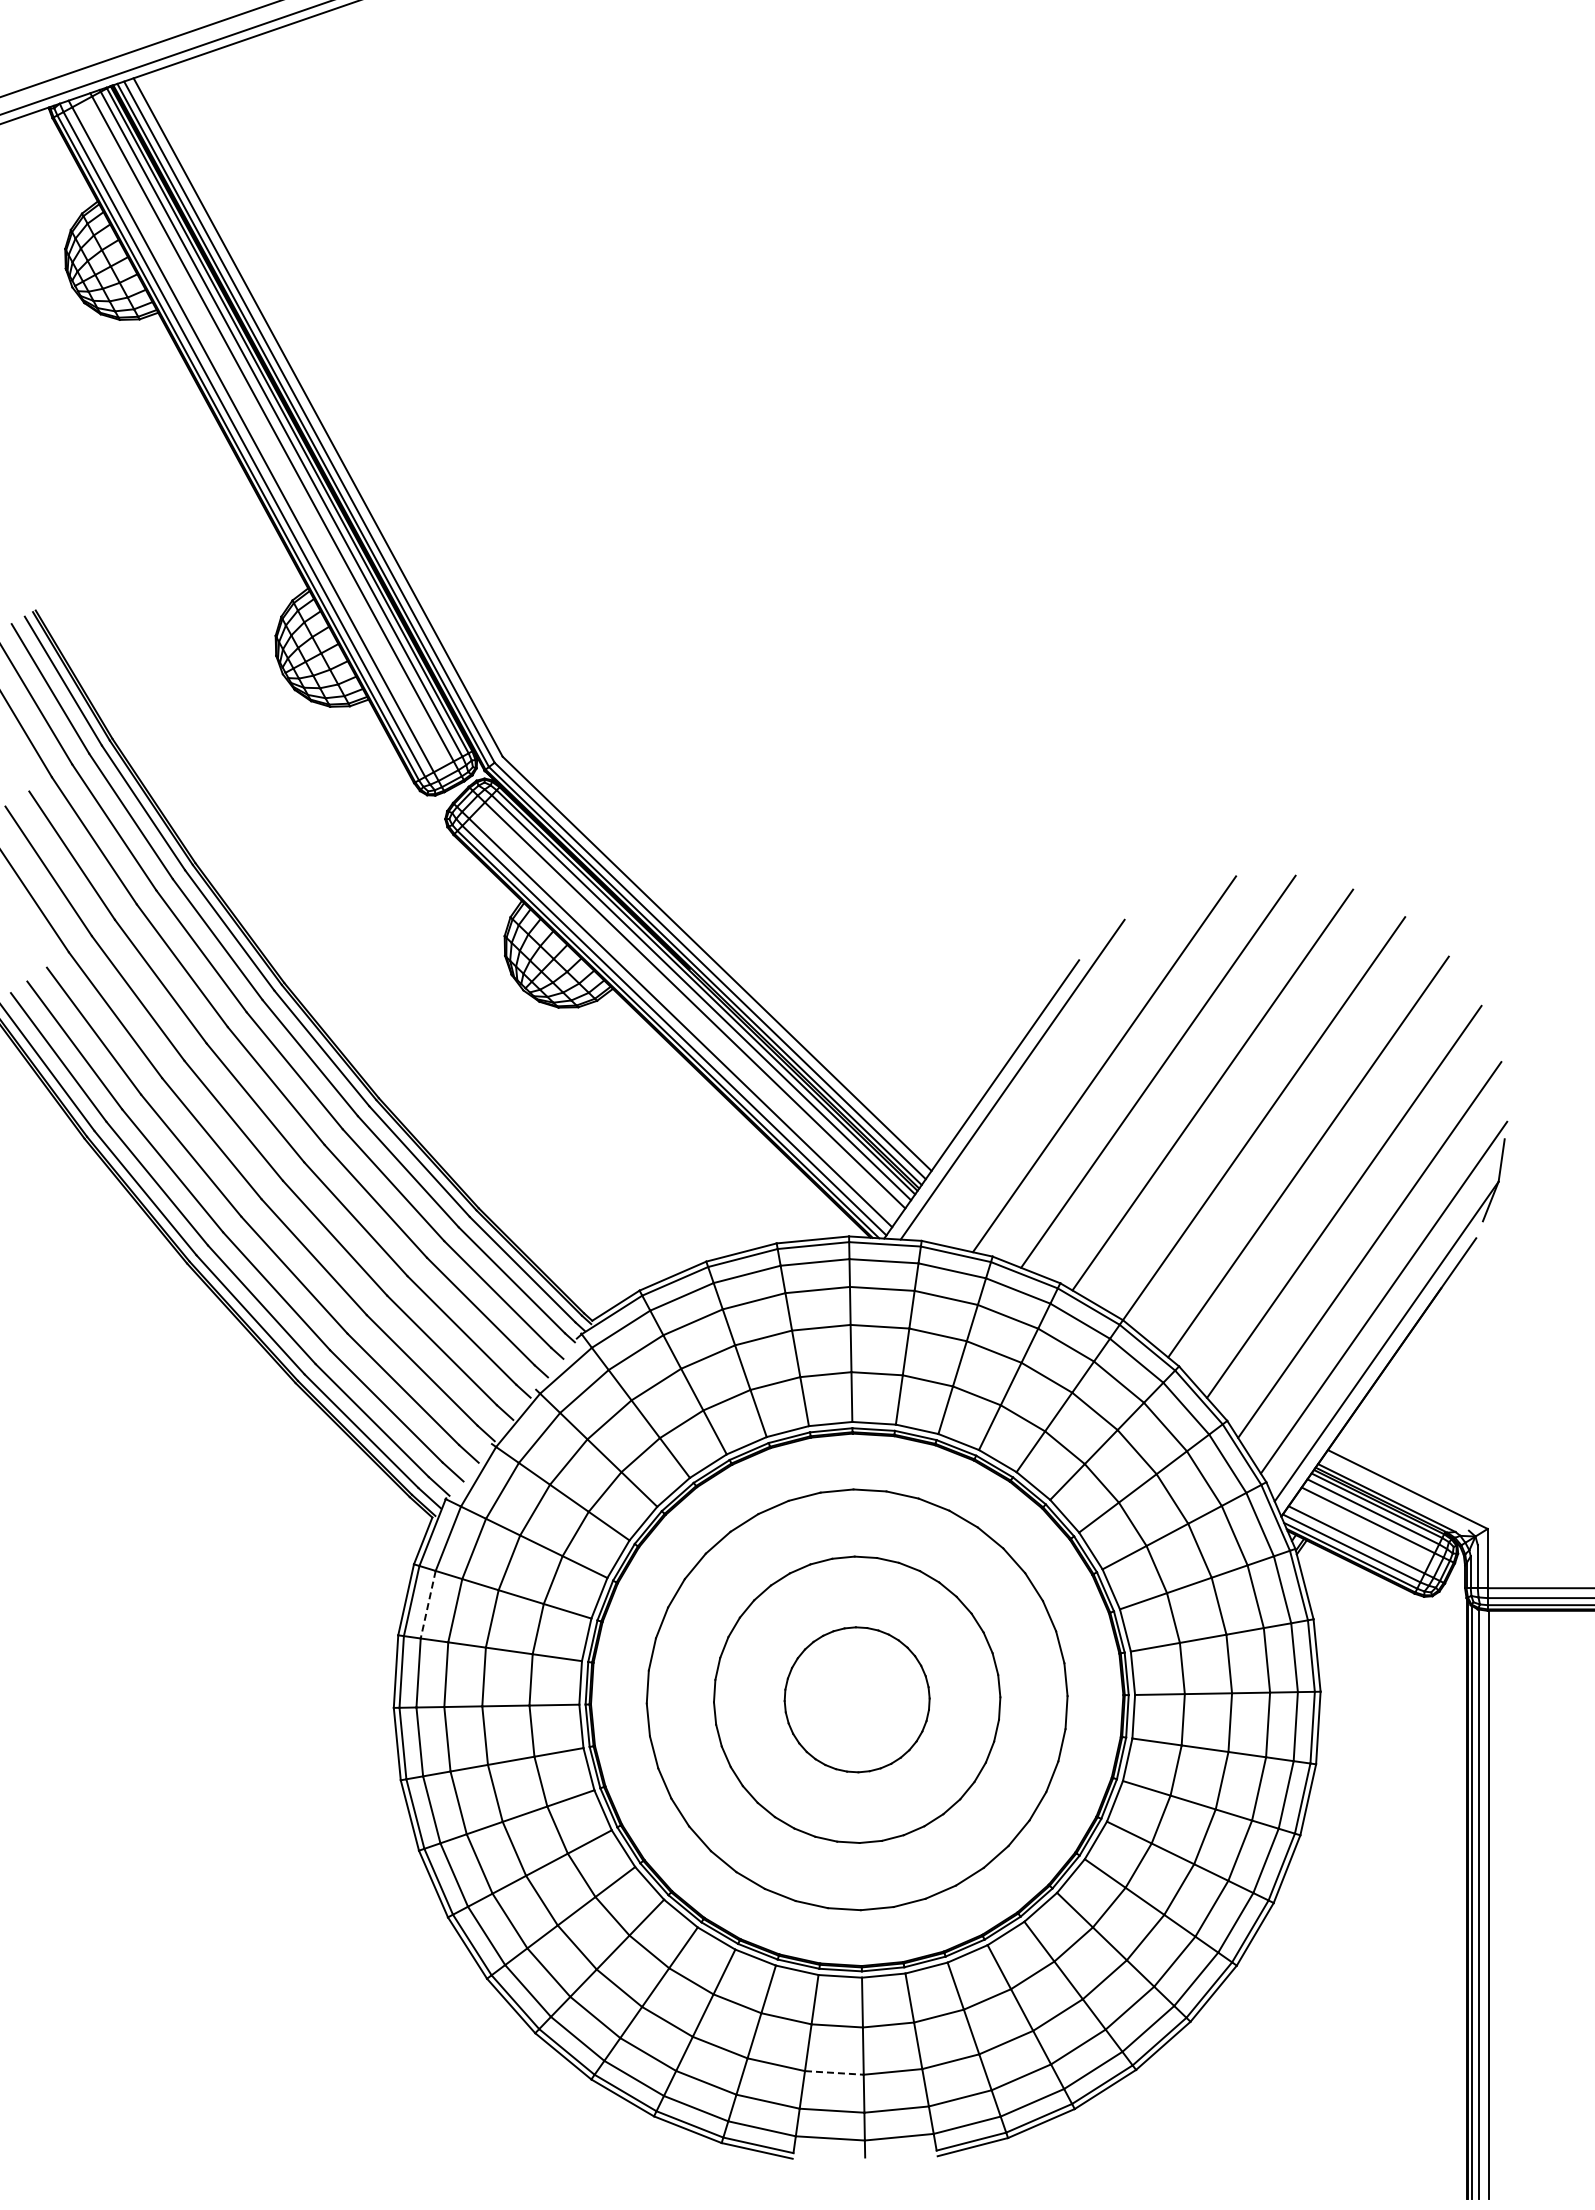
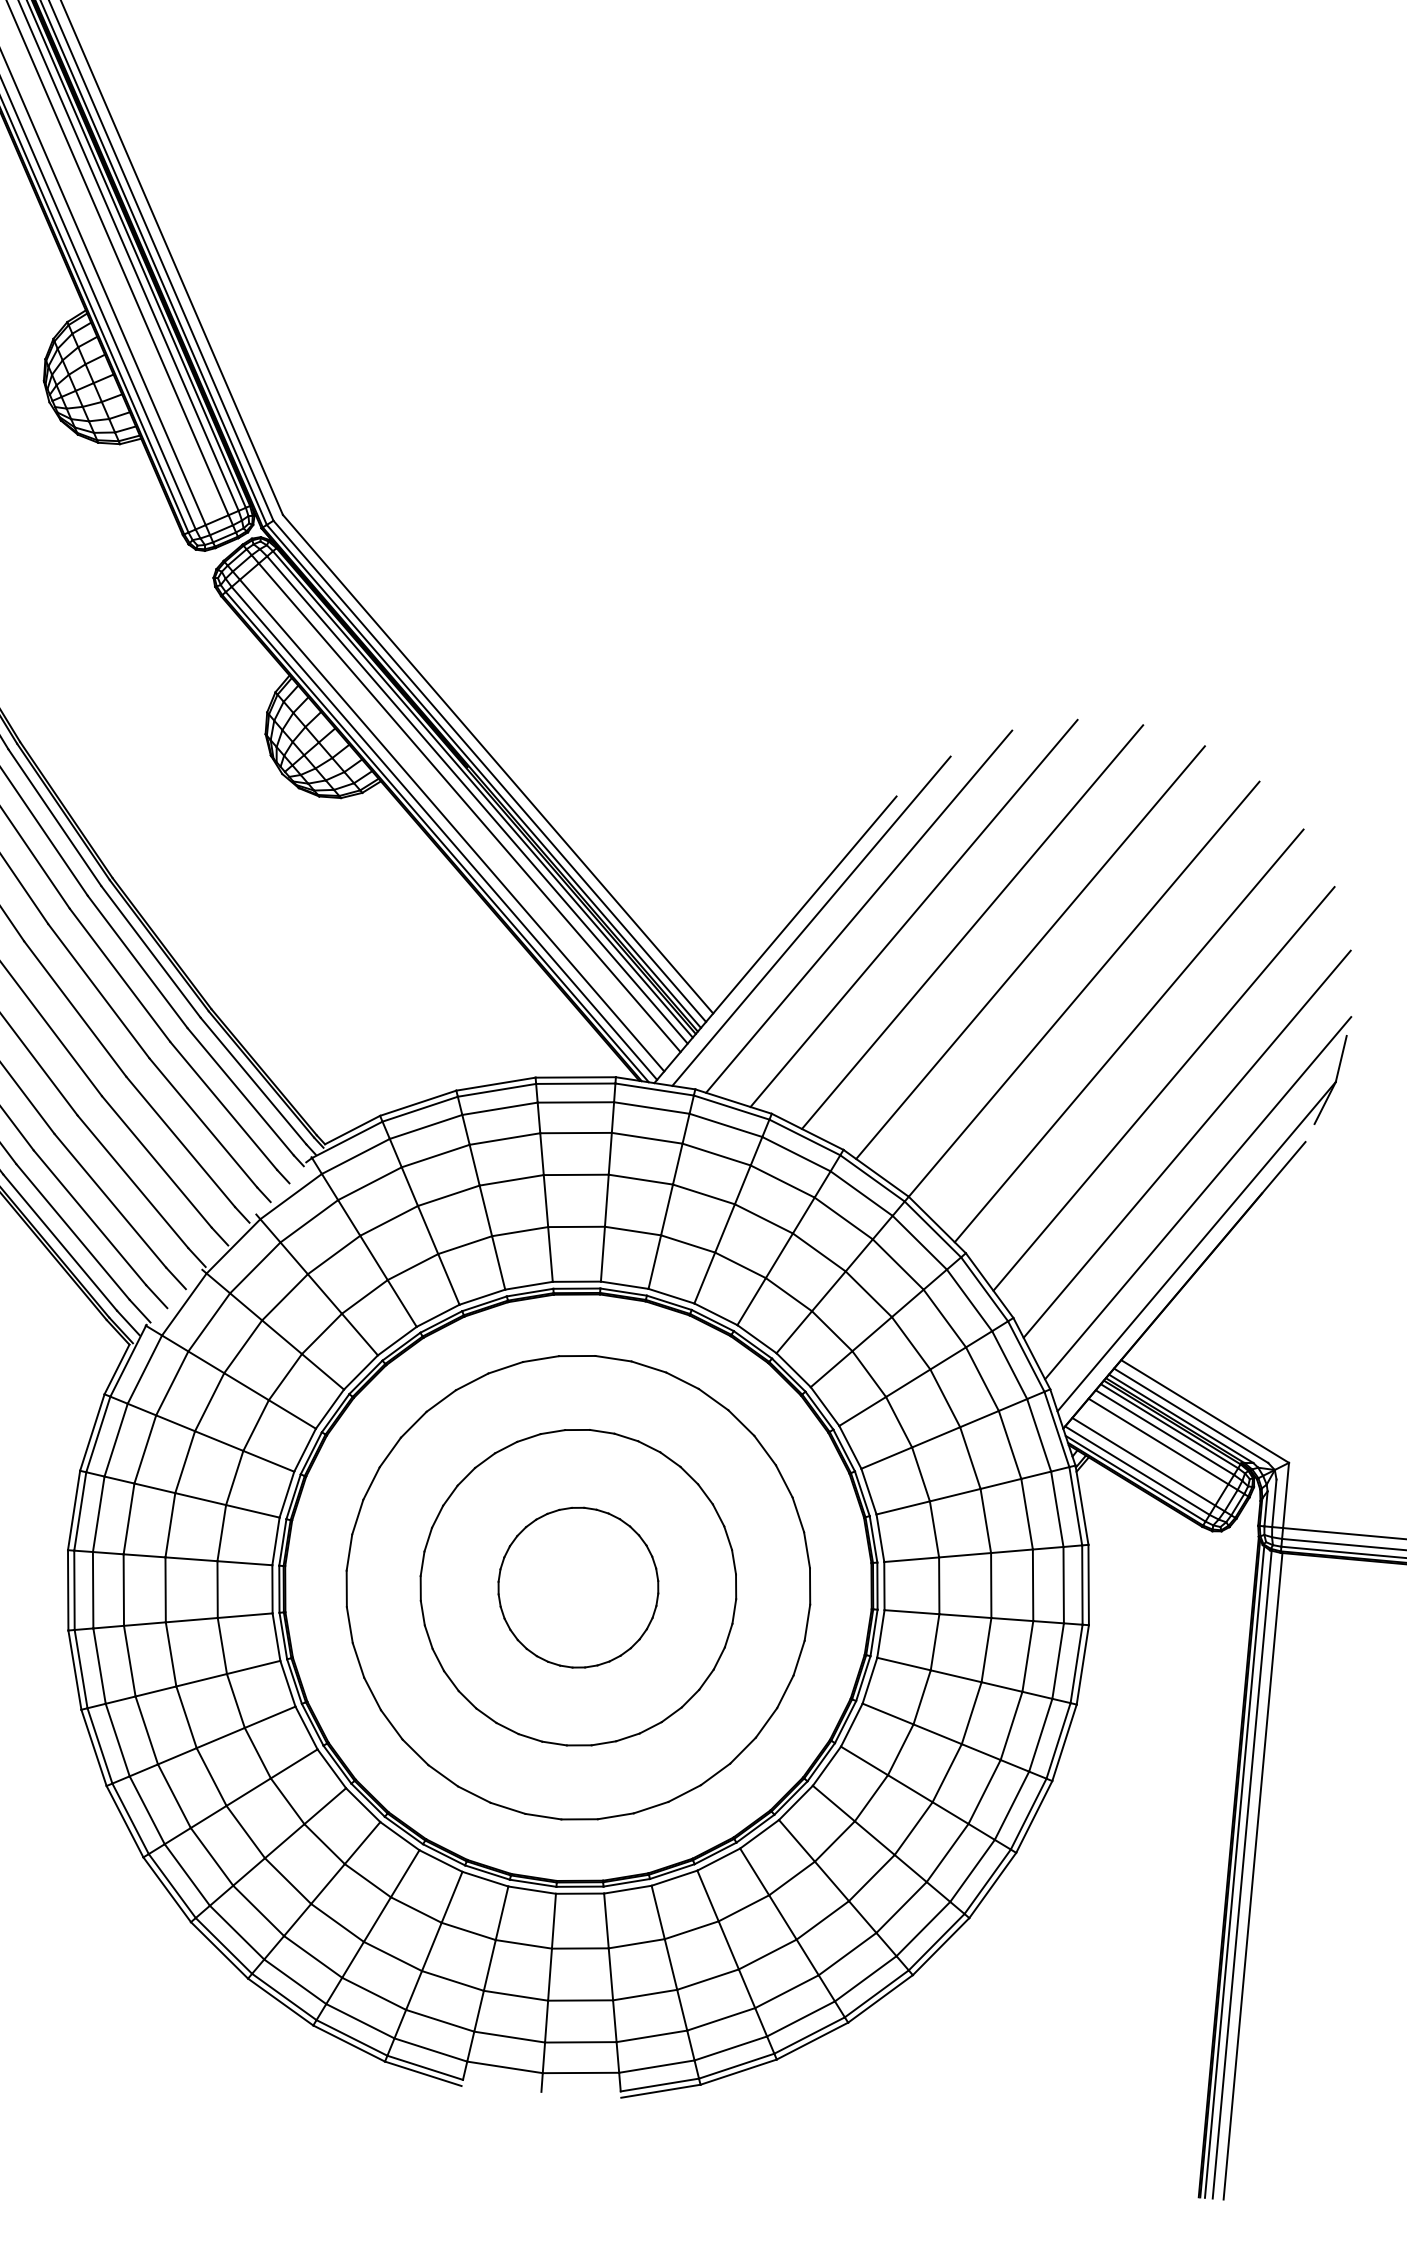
line: (1054, 1067) -> (858, 911), added
line: (1395, 1494) -> (1191, 1415), added
line: (428, 1604) -> (116, 1439), dashed -> solid
line: (834, 2072) -> (516, 1995), dashed -> solid

